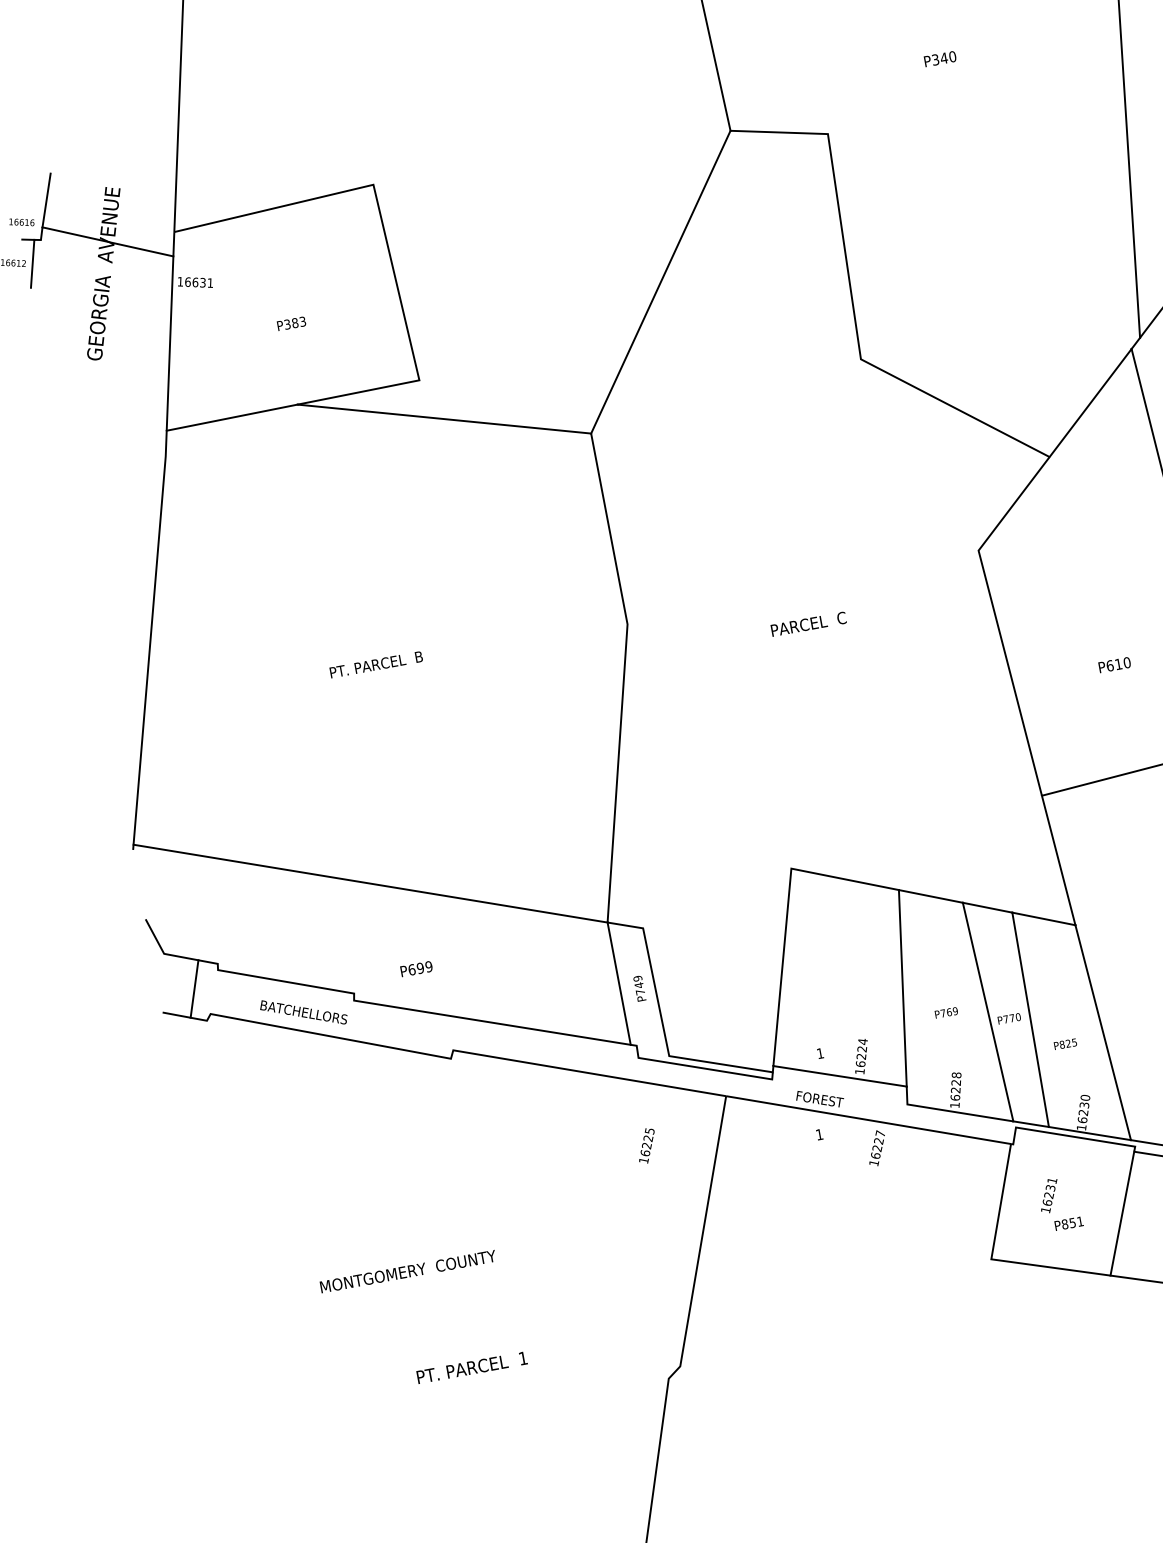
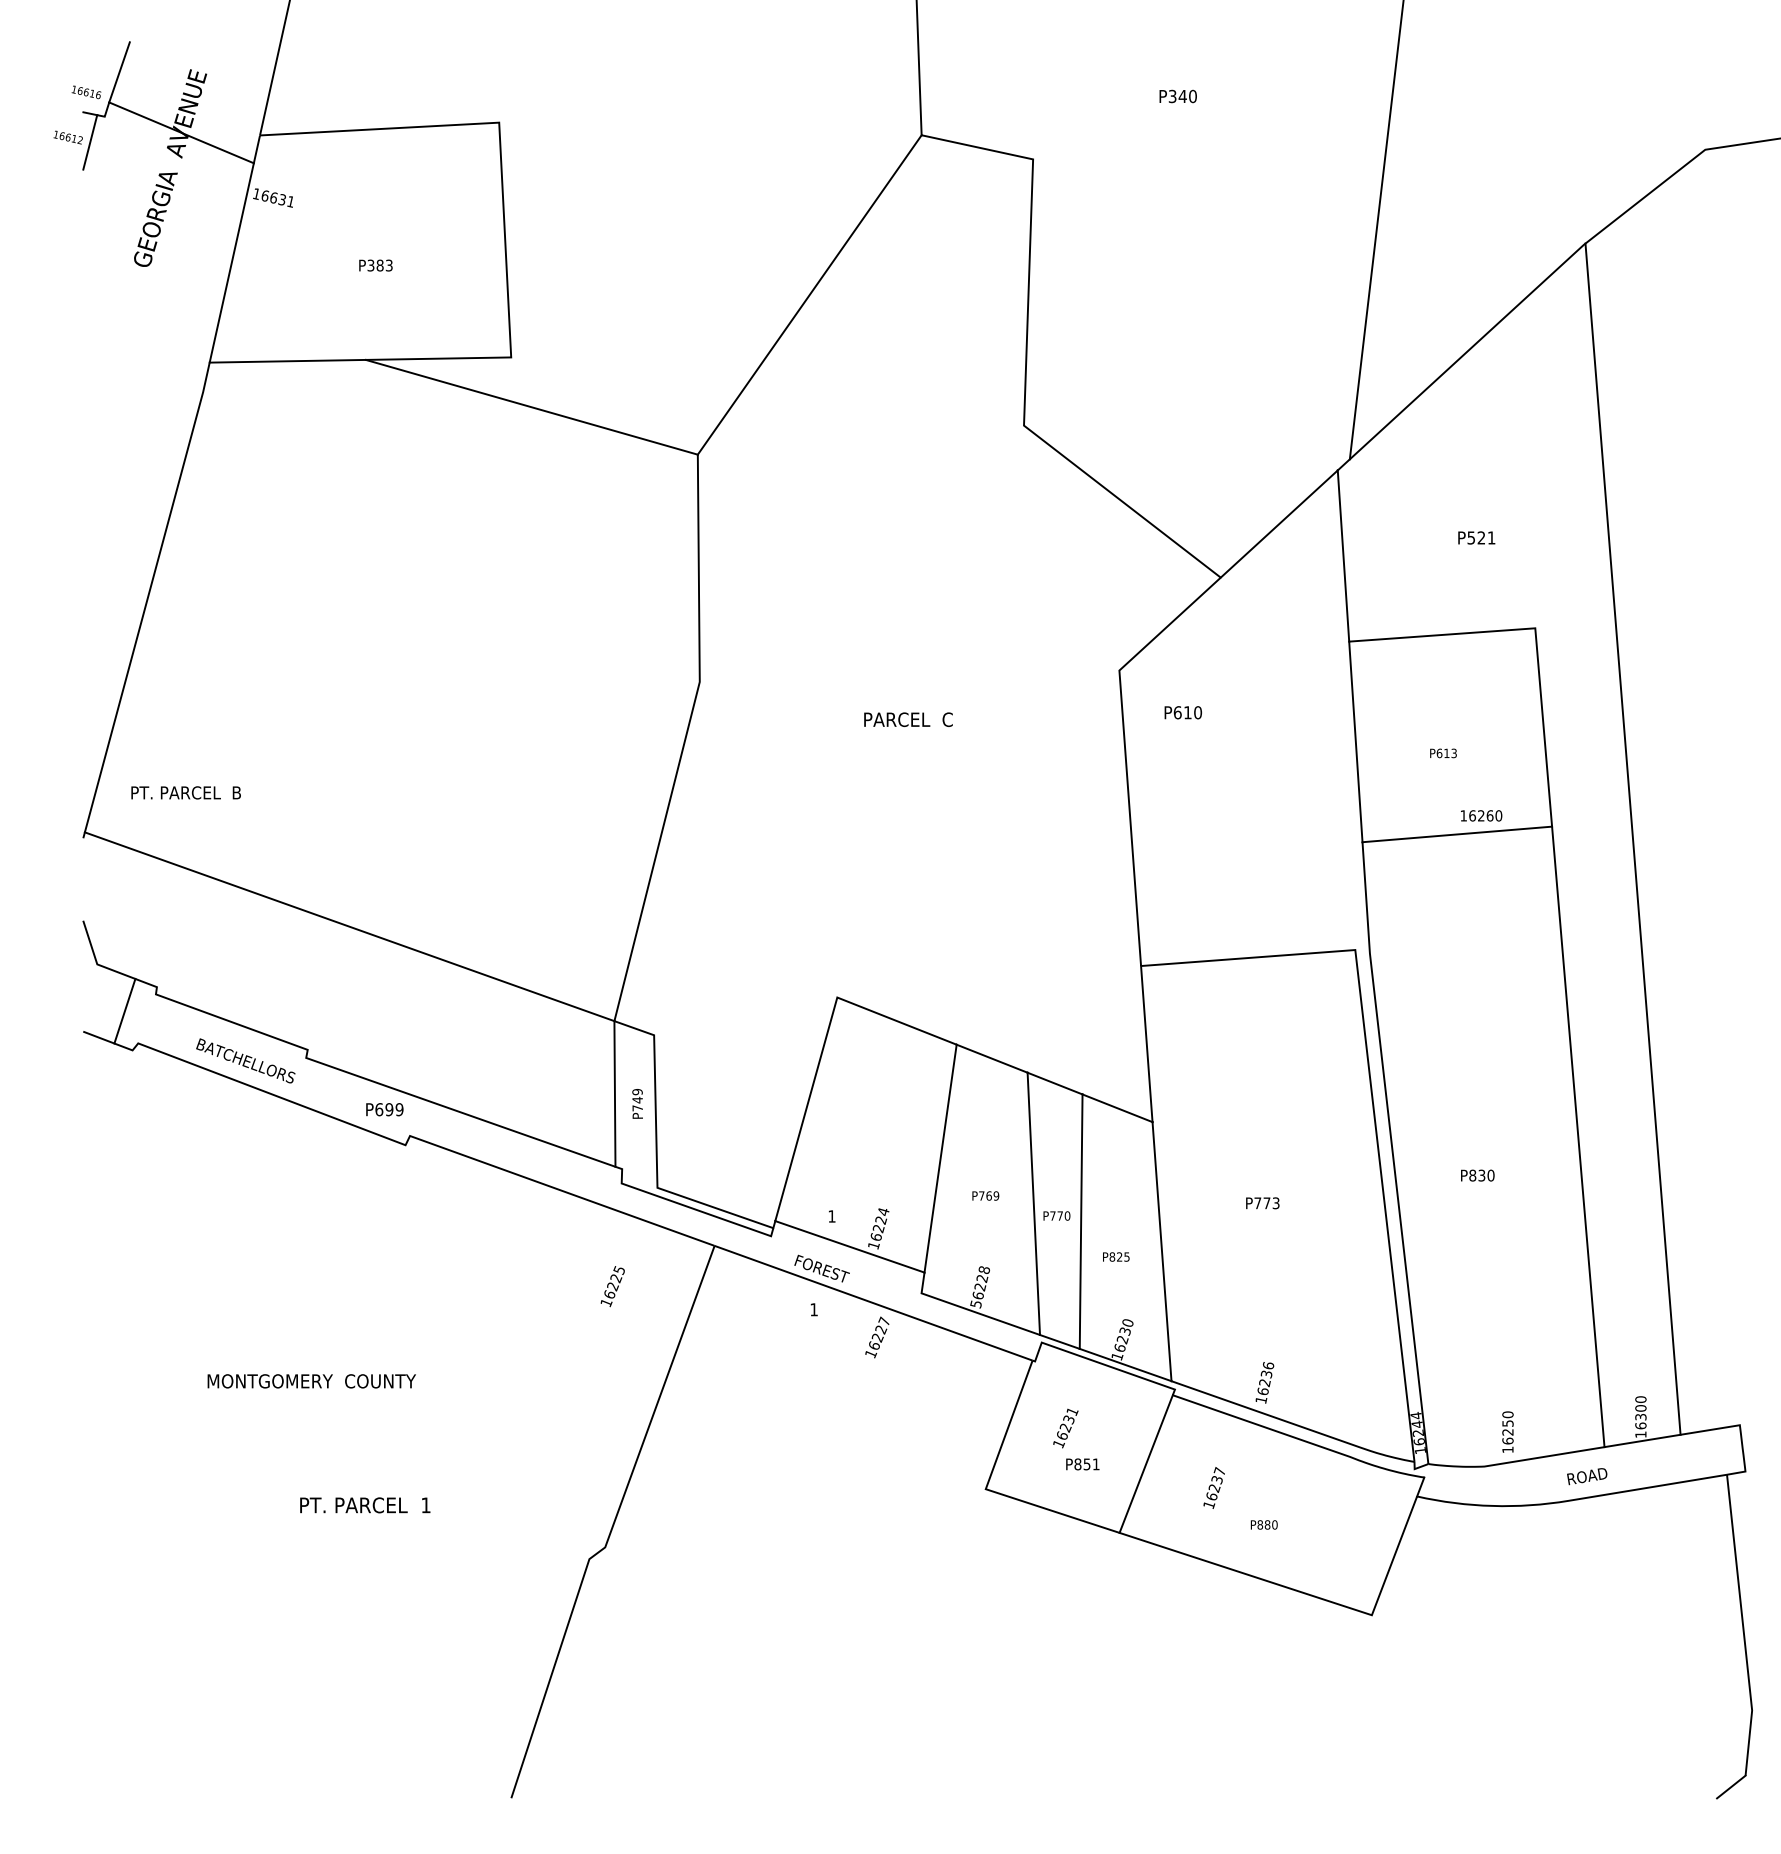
text: (375, 664) -> (185, 792), moved
text: (1114, 664) -> (1182, 712), moved
text: (416, 968) -> (384, 1109), moved
text: (955, 1105) -> (976, 1304), 16228 -> 56228

